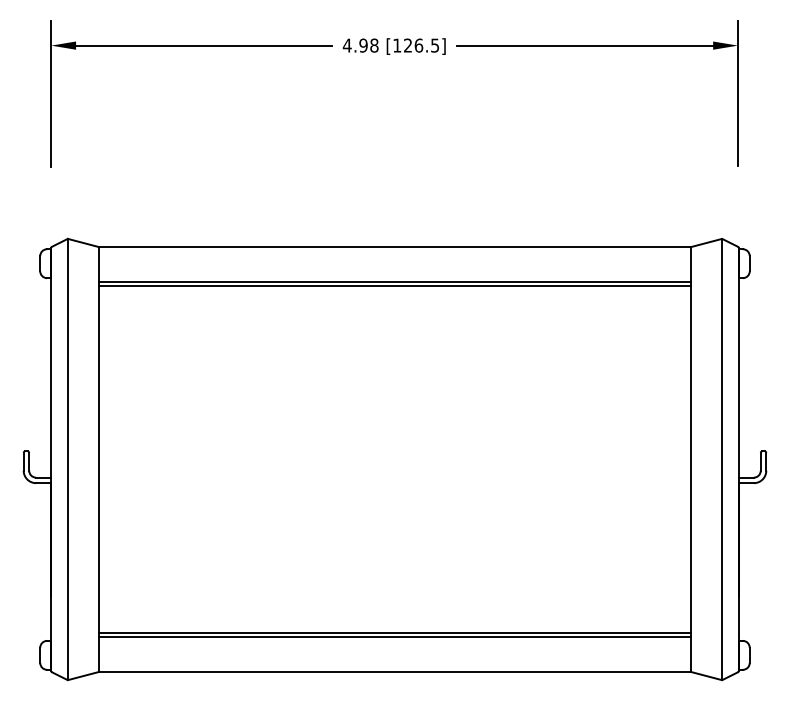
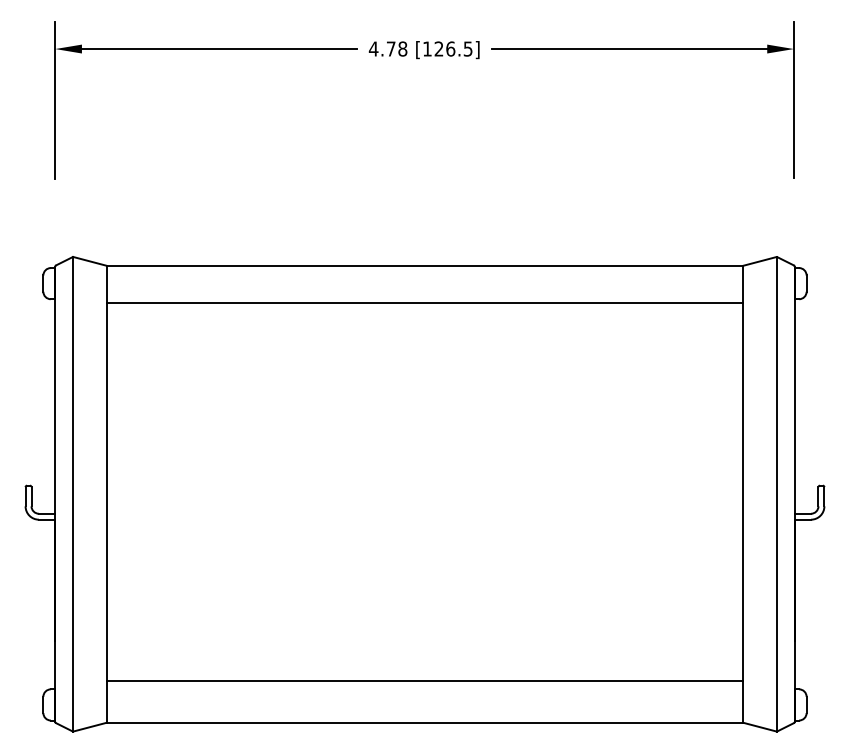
text: (363, 45) -> (391, 48), 4.98 -> 4.78
line: (394, 285) -> (424, 307), removed
line: (394, 637) -> (424, 685), removed

